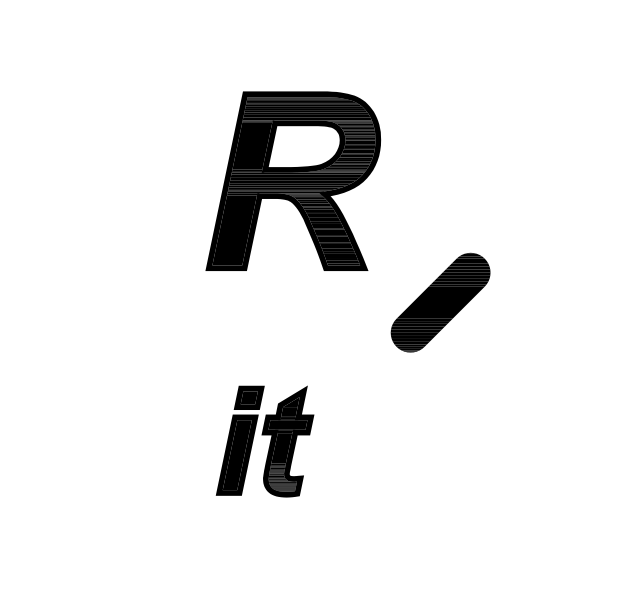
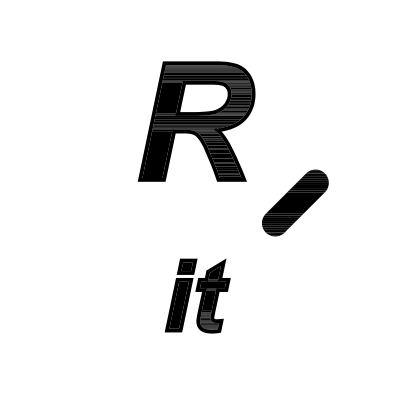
part: (264, 440) -> (197, 295), moved

